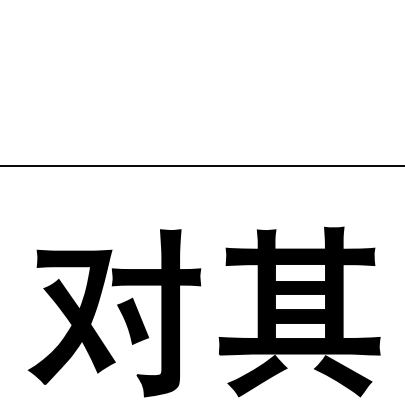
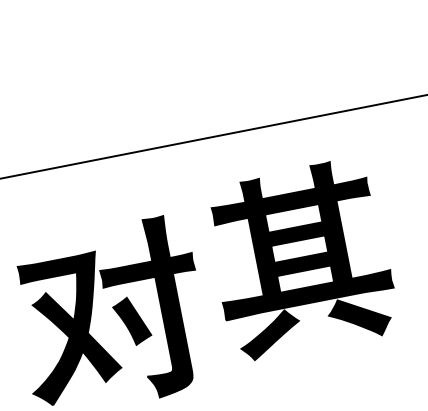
part: (299, 311) -> (300, 258), moved

